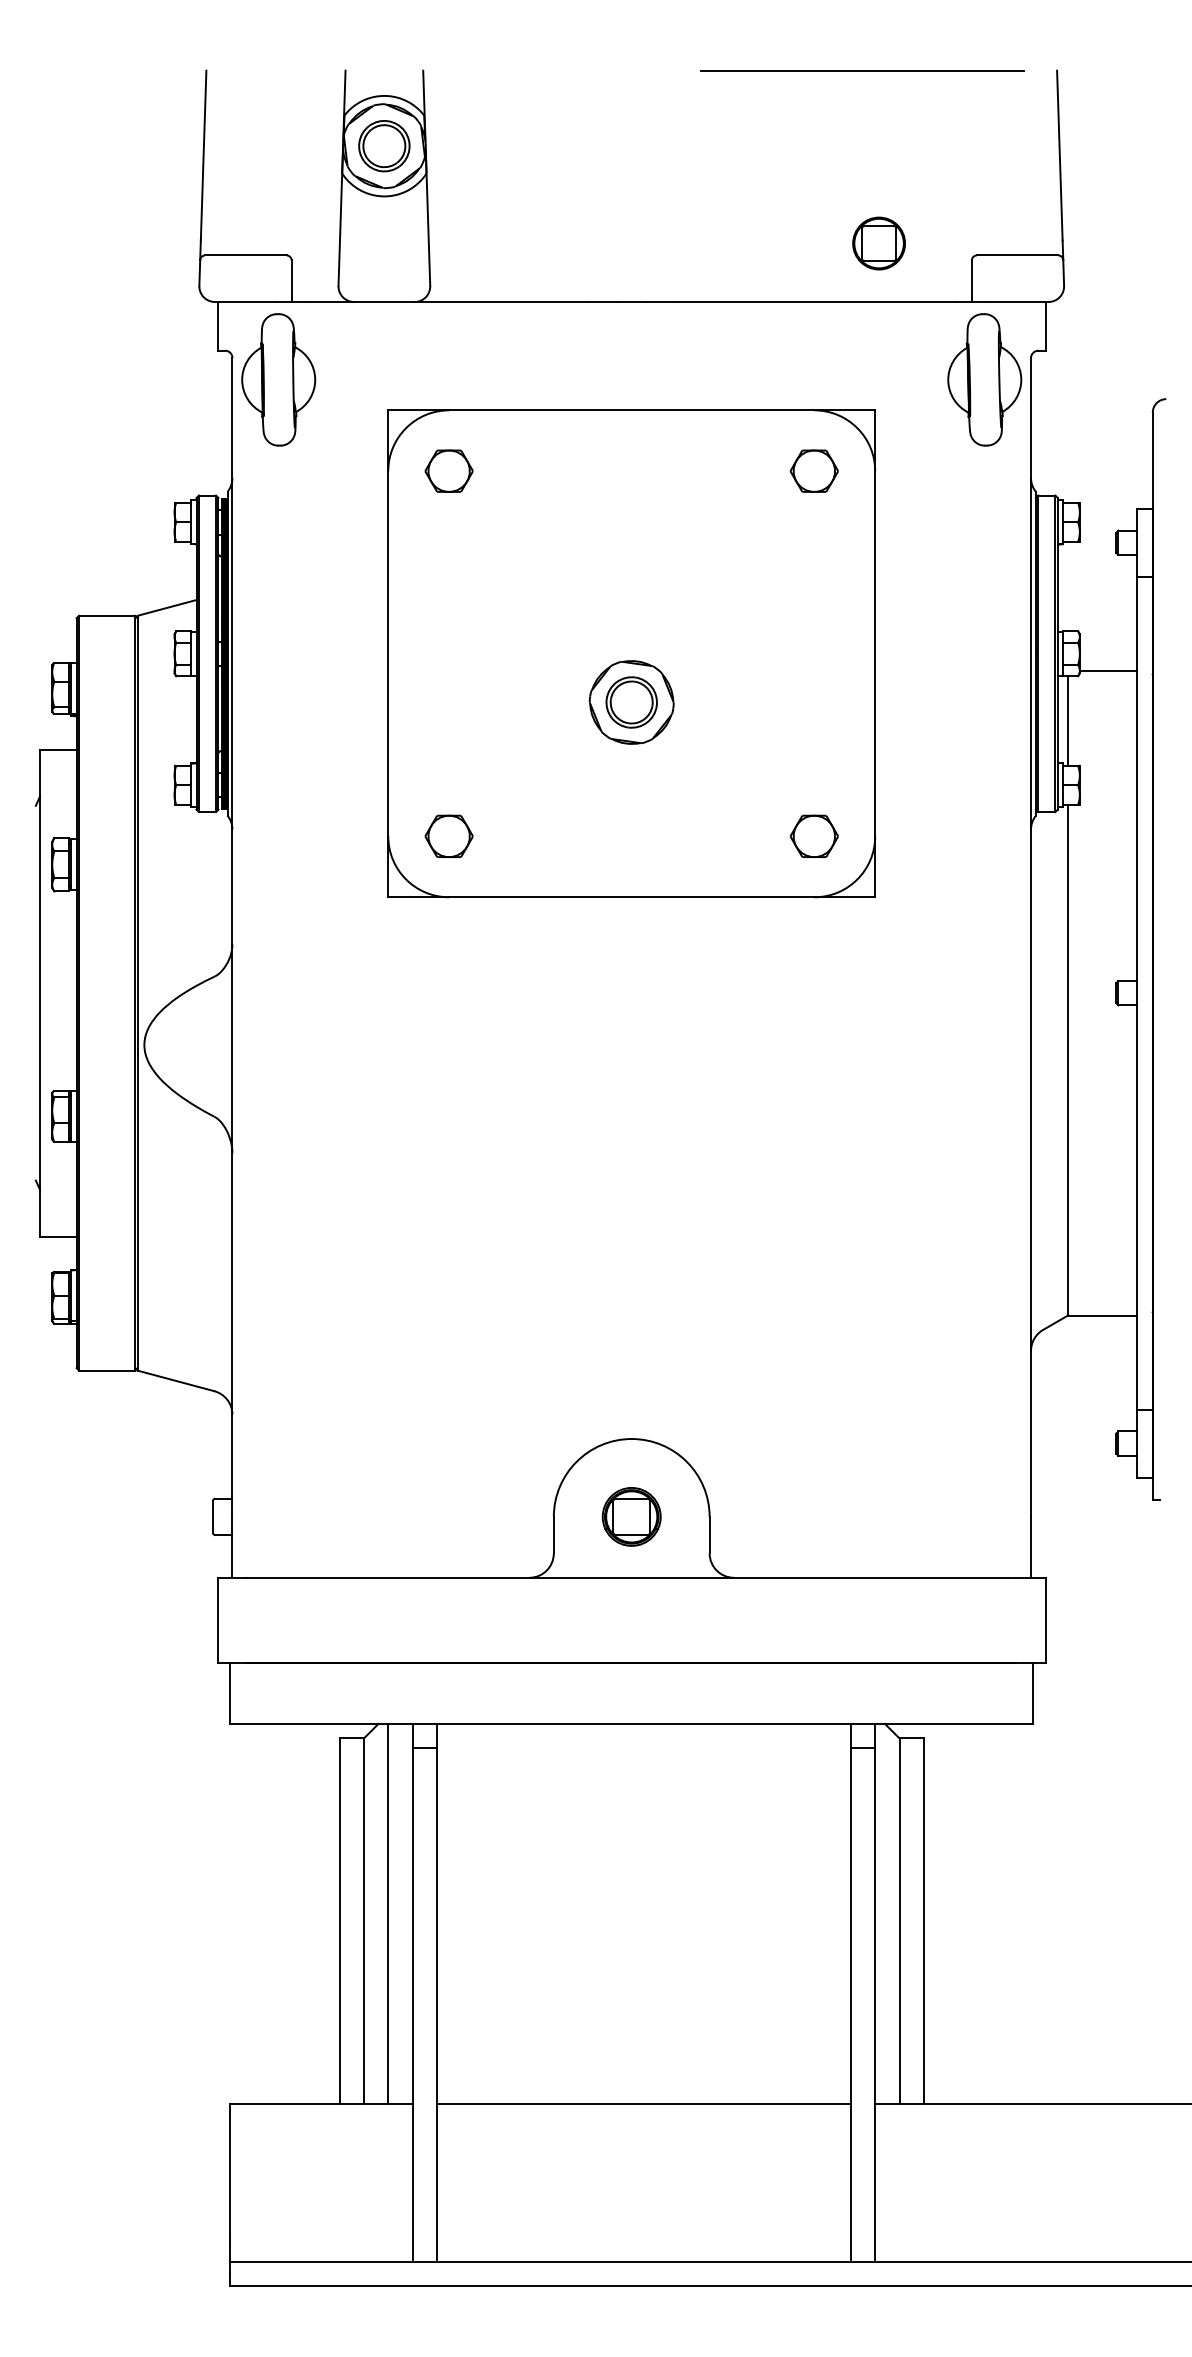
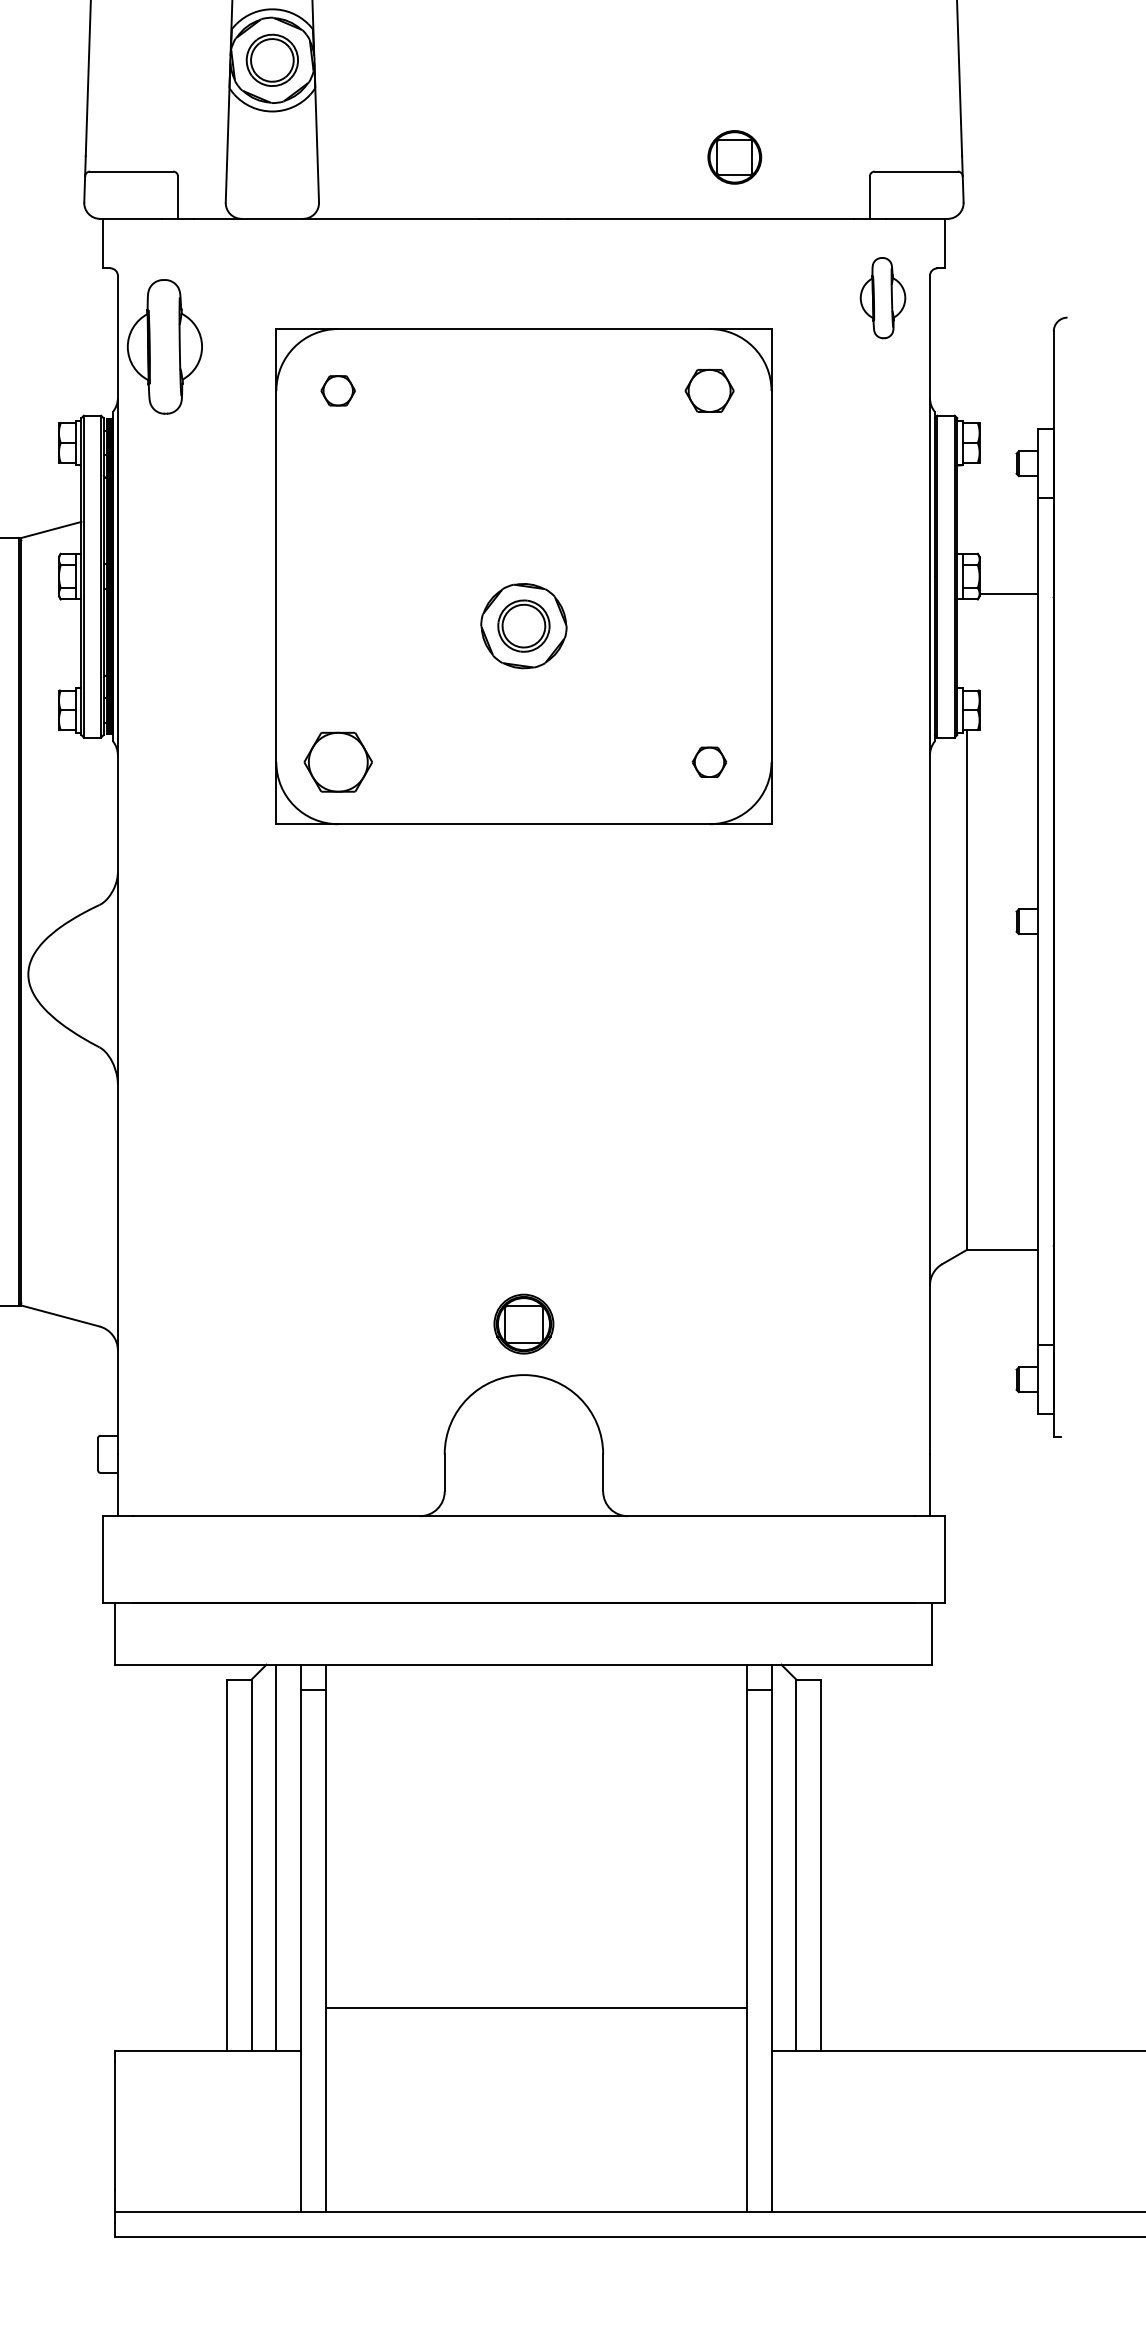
part: (878, 243) -> (734, 157), moved
part: (278, 379) -> (164, 346), moved
part: (984, 379) -> (882, 297), size x0.6
part: (448, 470) -> (337, 390), size x0.7
line: (1067, 720) -> (967, 644), removed
part: (448, 836) -> (337, 762), size x1.4
part: (813, 836) -> (708, 762), size x0.7
part: (631, 1516) -> (523, 1323), moved
line: (643, 2103) -> (535, 2008), moved

